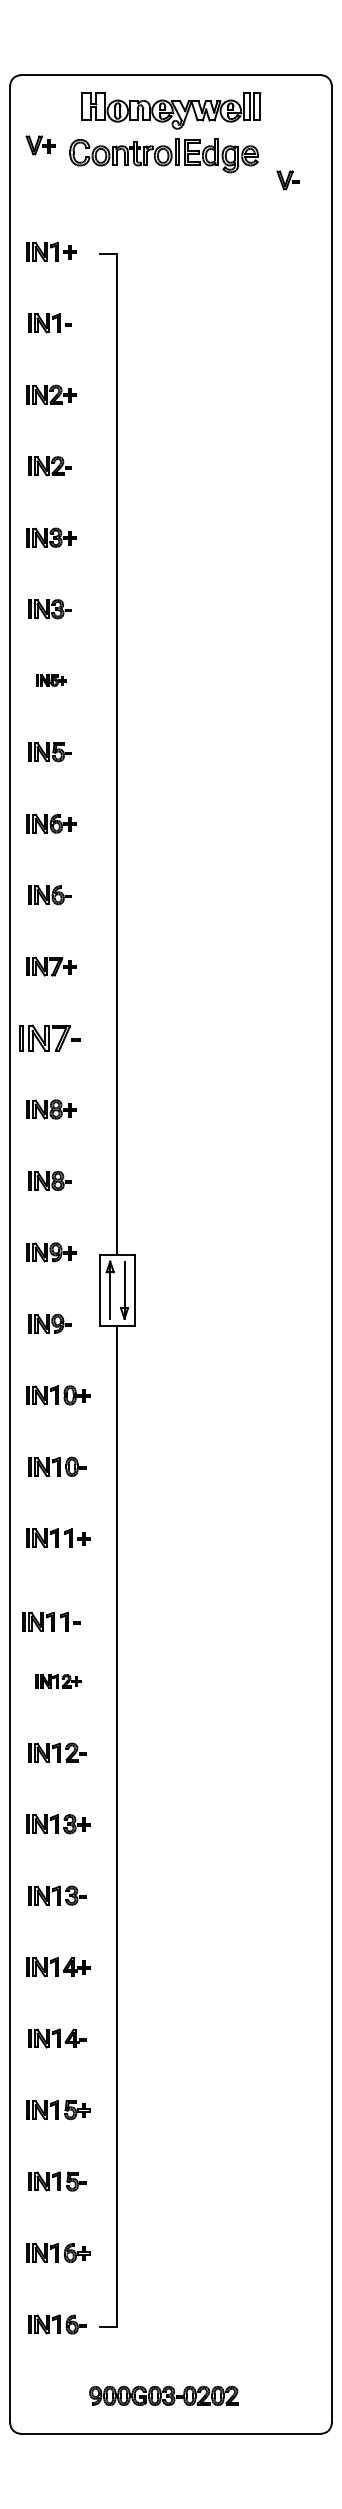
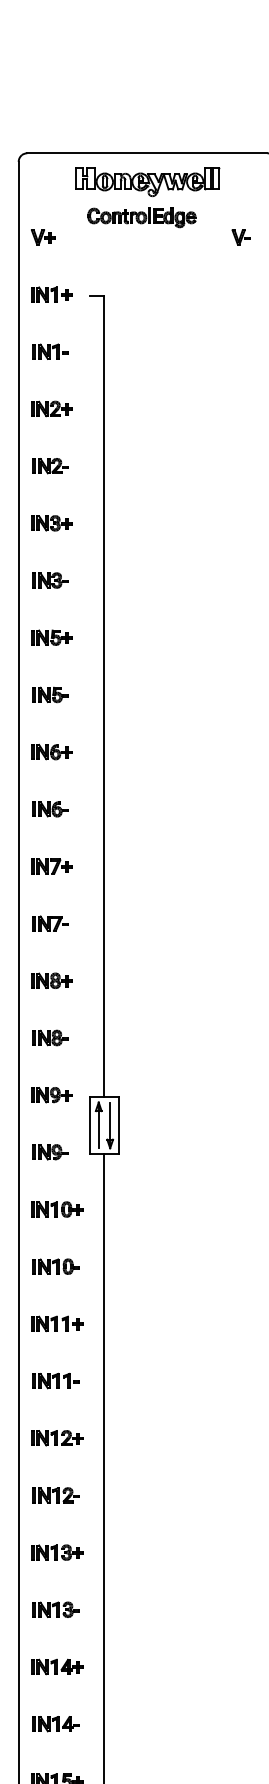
part: (40, 145) -> (42, 237), moved
part: (164, 155) -> (142, 217), size x0.71
part: (51, 680) -> (51, 637), size x1.67
part: (49, 1037) -> (50, 923), size x0.71
part: (51, 1621) -> (56, 1380), moved
part: (58, 1681) -> (57, 1438), size x1.43

